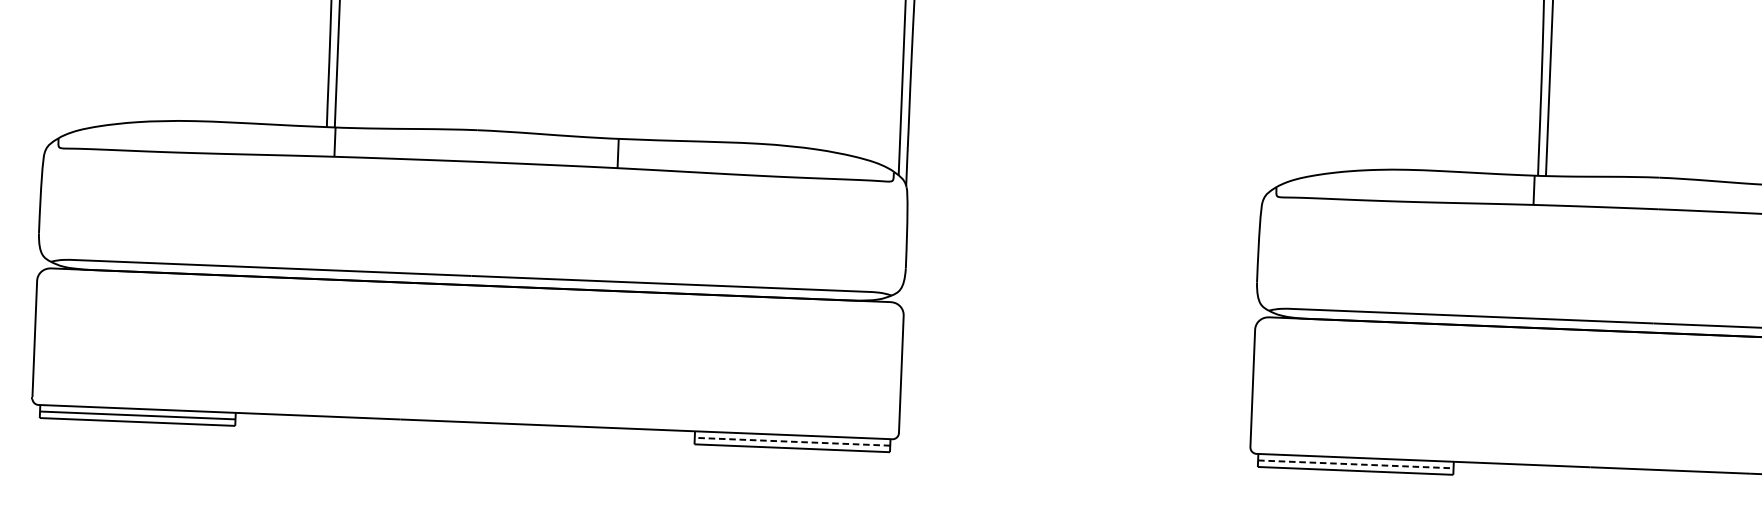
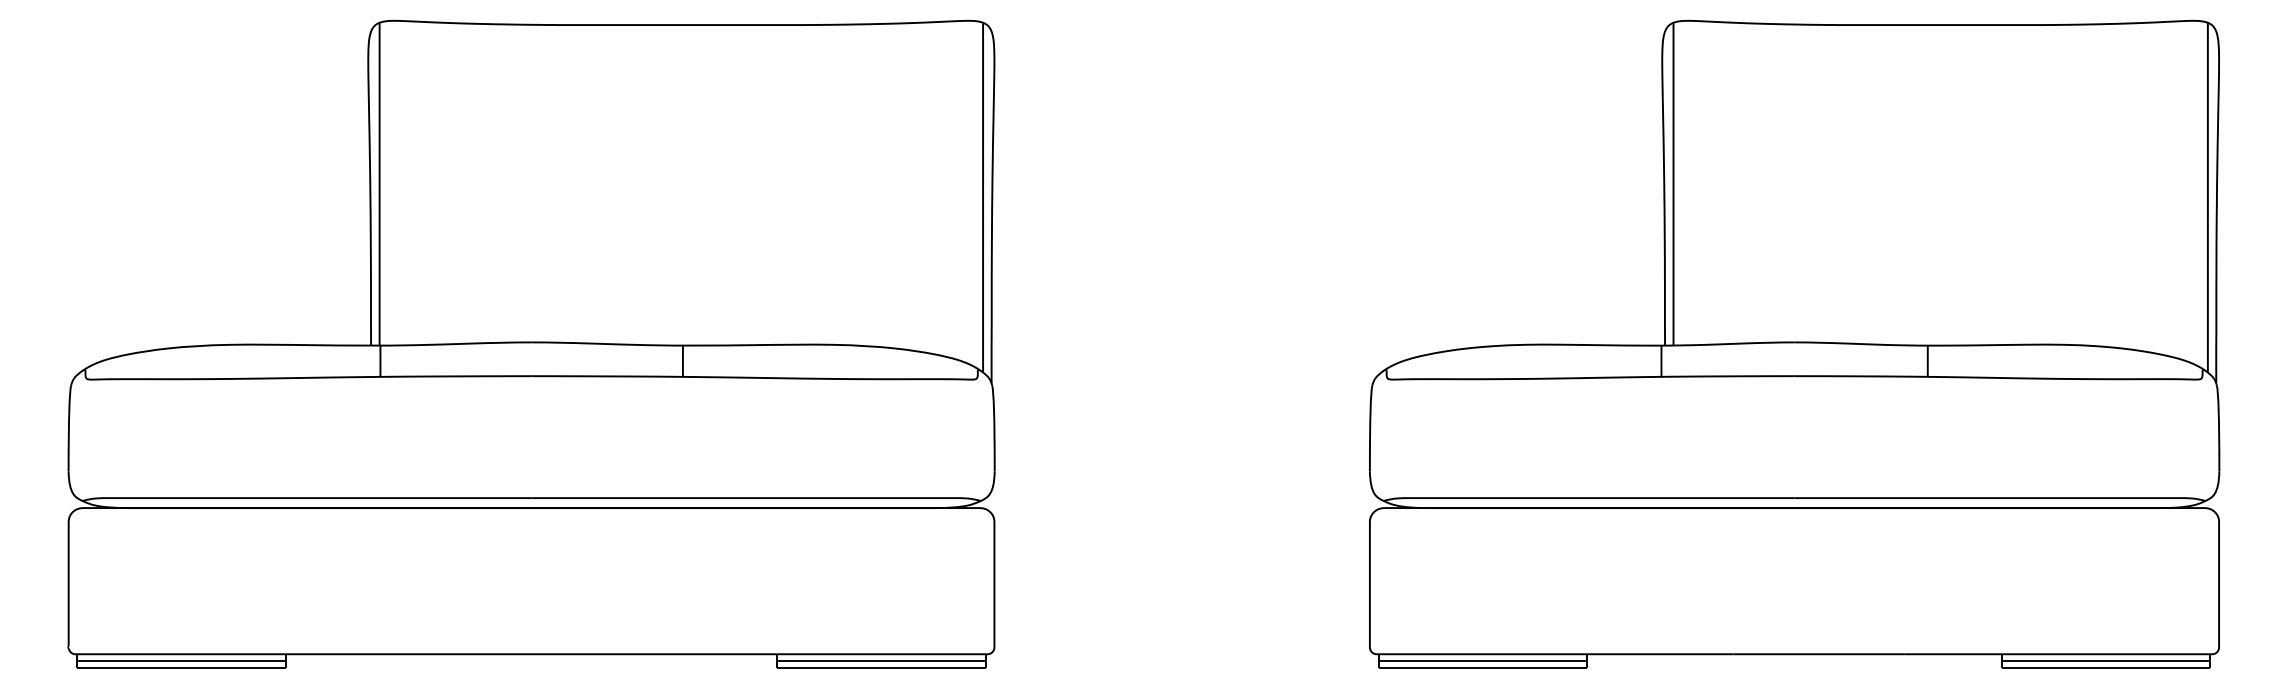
line: (791, 442) -> (880, 661), dashed -> solid
line: (1356, 464) -> (1483, 661), dashed -> solid

